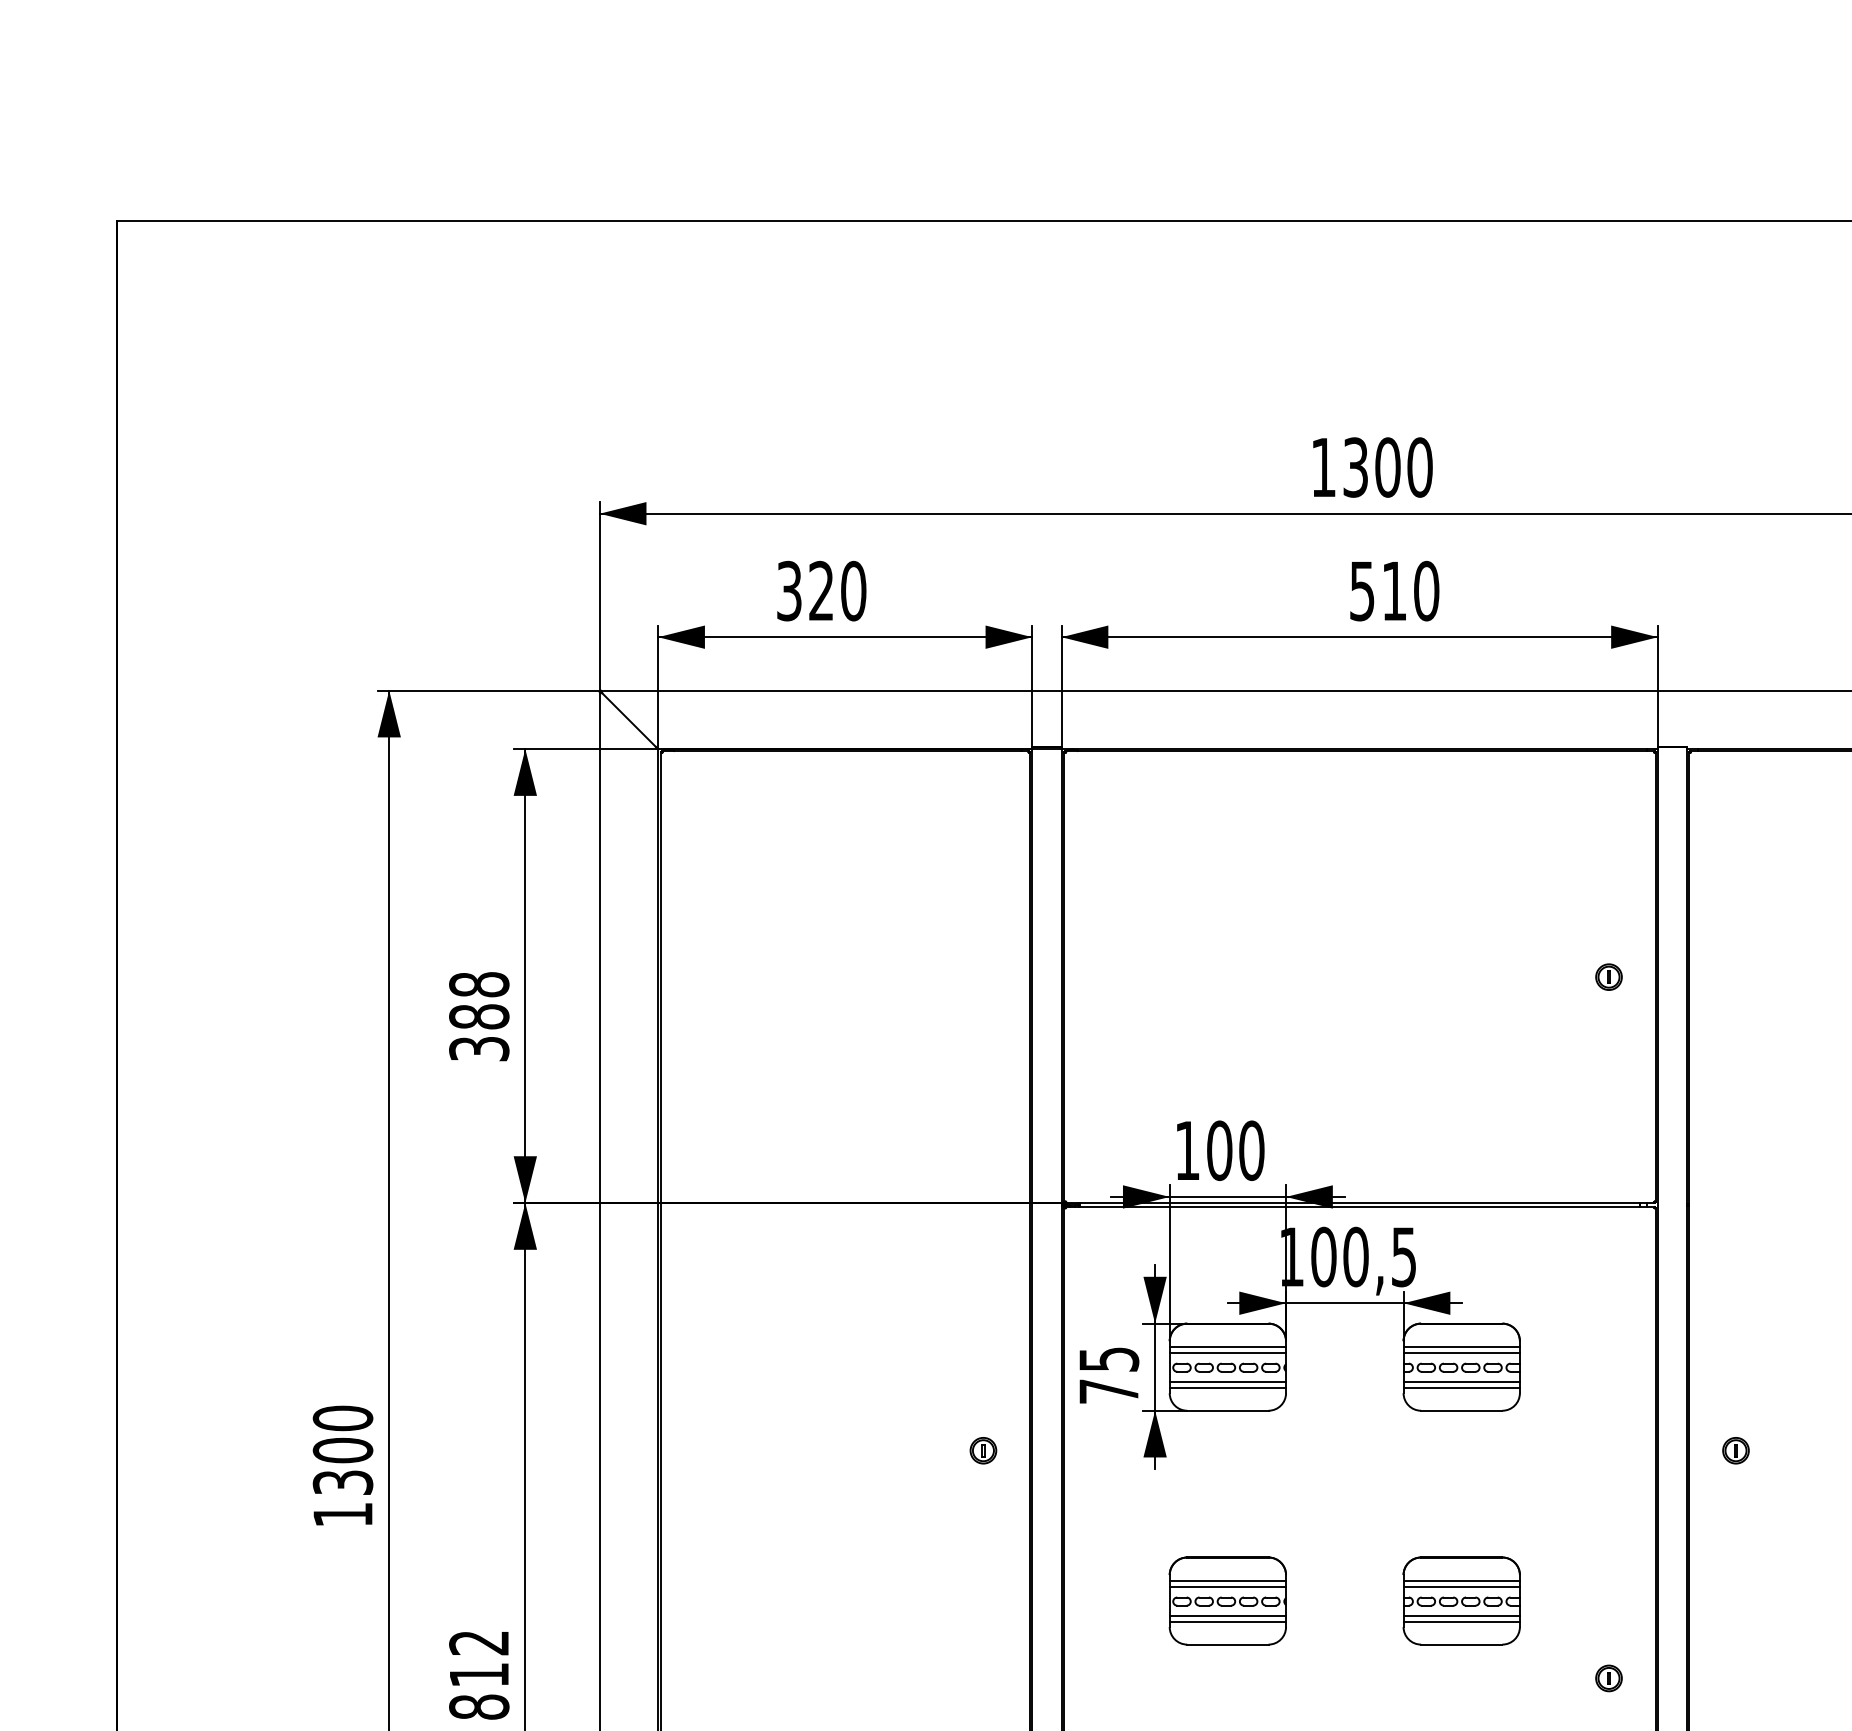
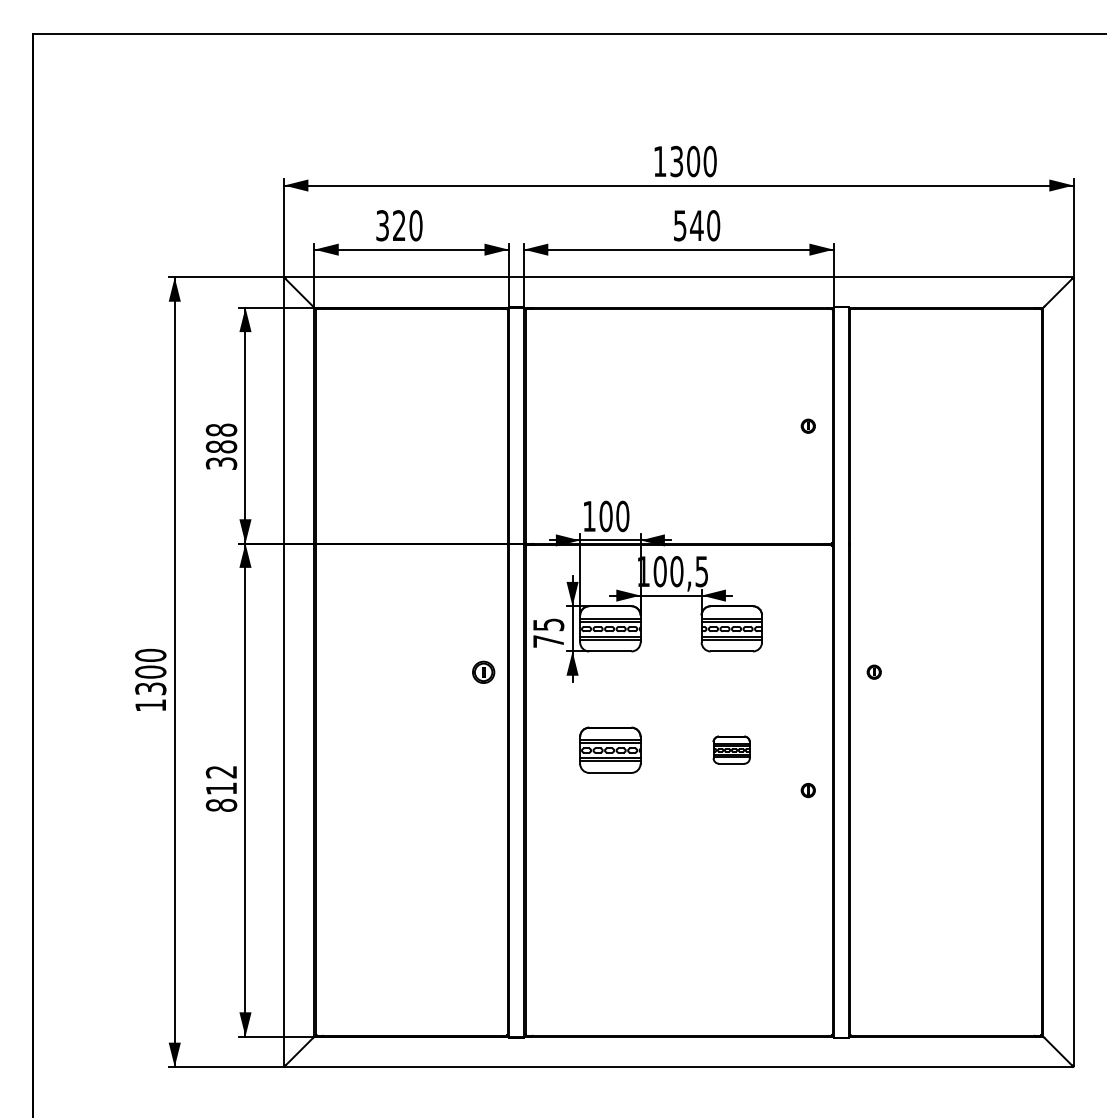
text: (1393, 590) -> (696, 225), 510 -> 540
part: (981, 1449) -> (482, 671), size x1.6
part: (1461, 1599) -> (731, 749), size x0.6

